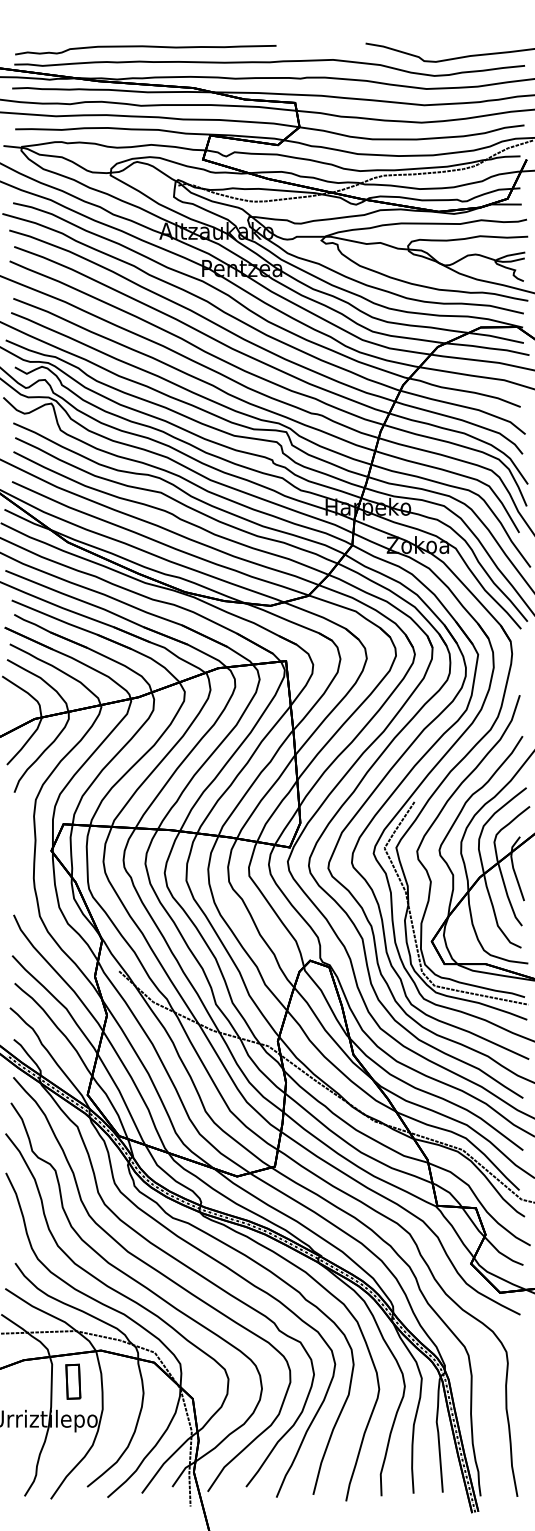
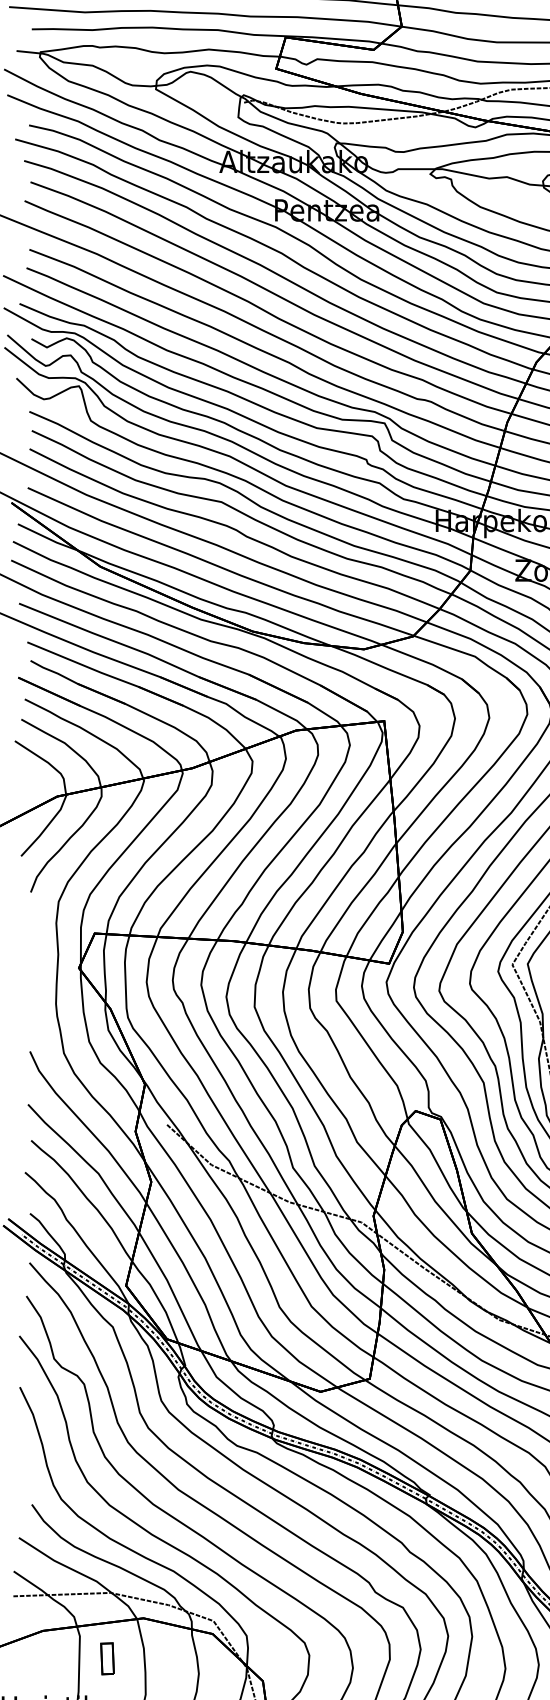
part: (73, 1381) -> (107, 1658), size x0.7

